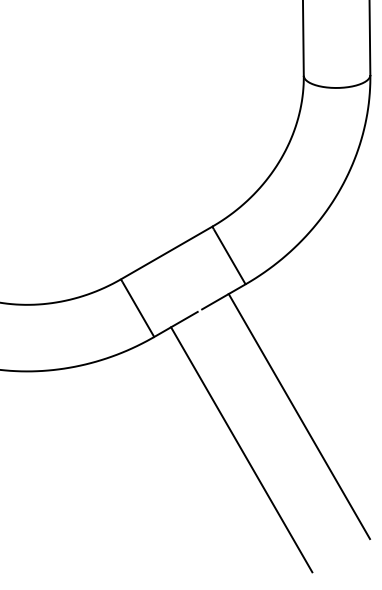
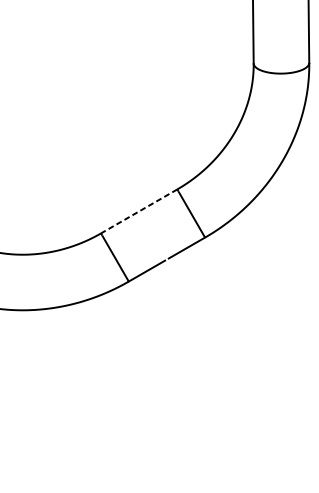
line: (166, 253) -> (139, 211), solid -> dashed
line: (299, 416) -> (250, 347), removed
line: (241, 449) -> (201, 375), removed

